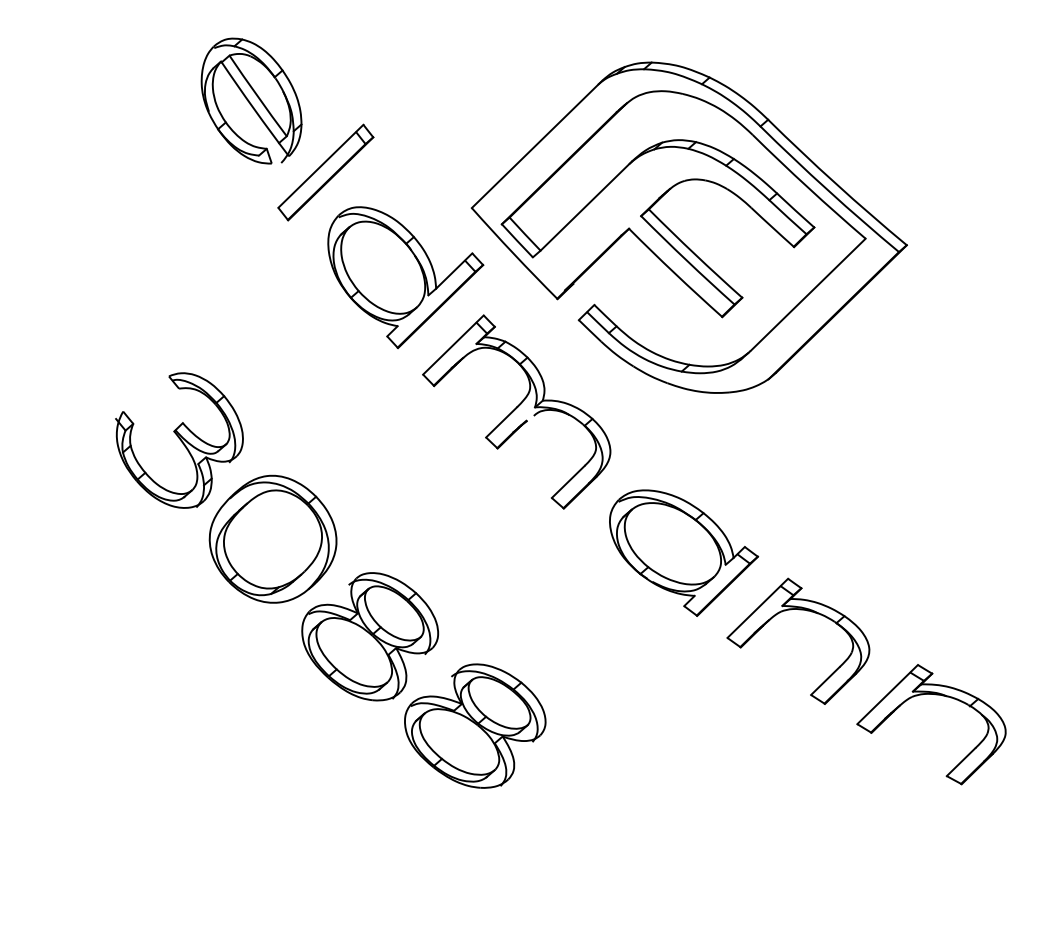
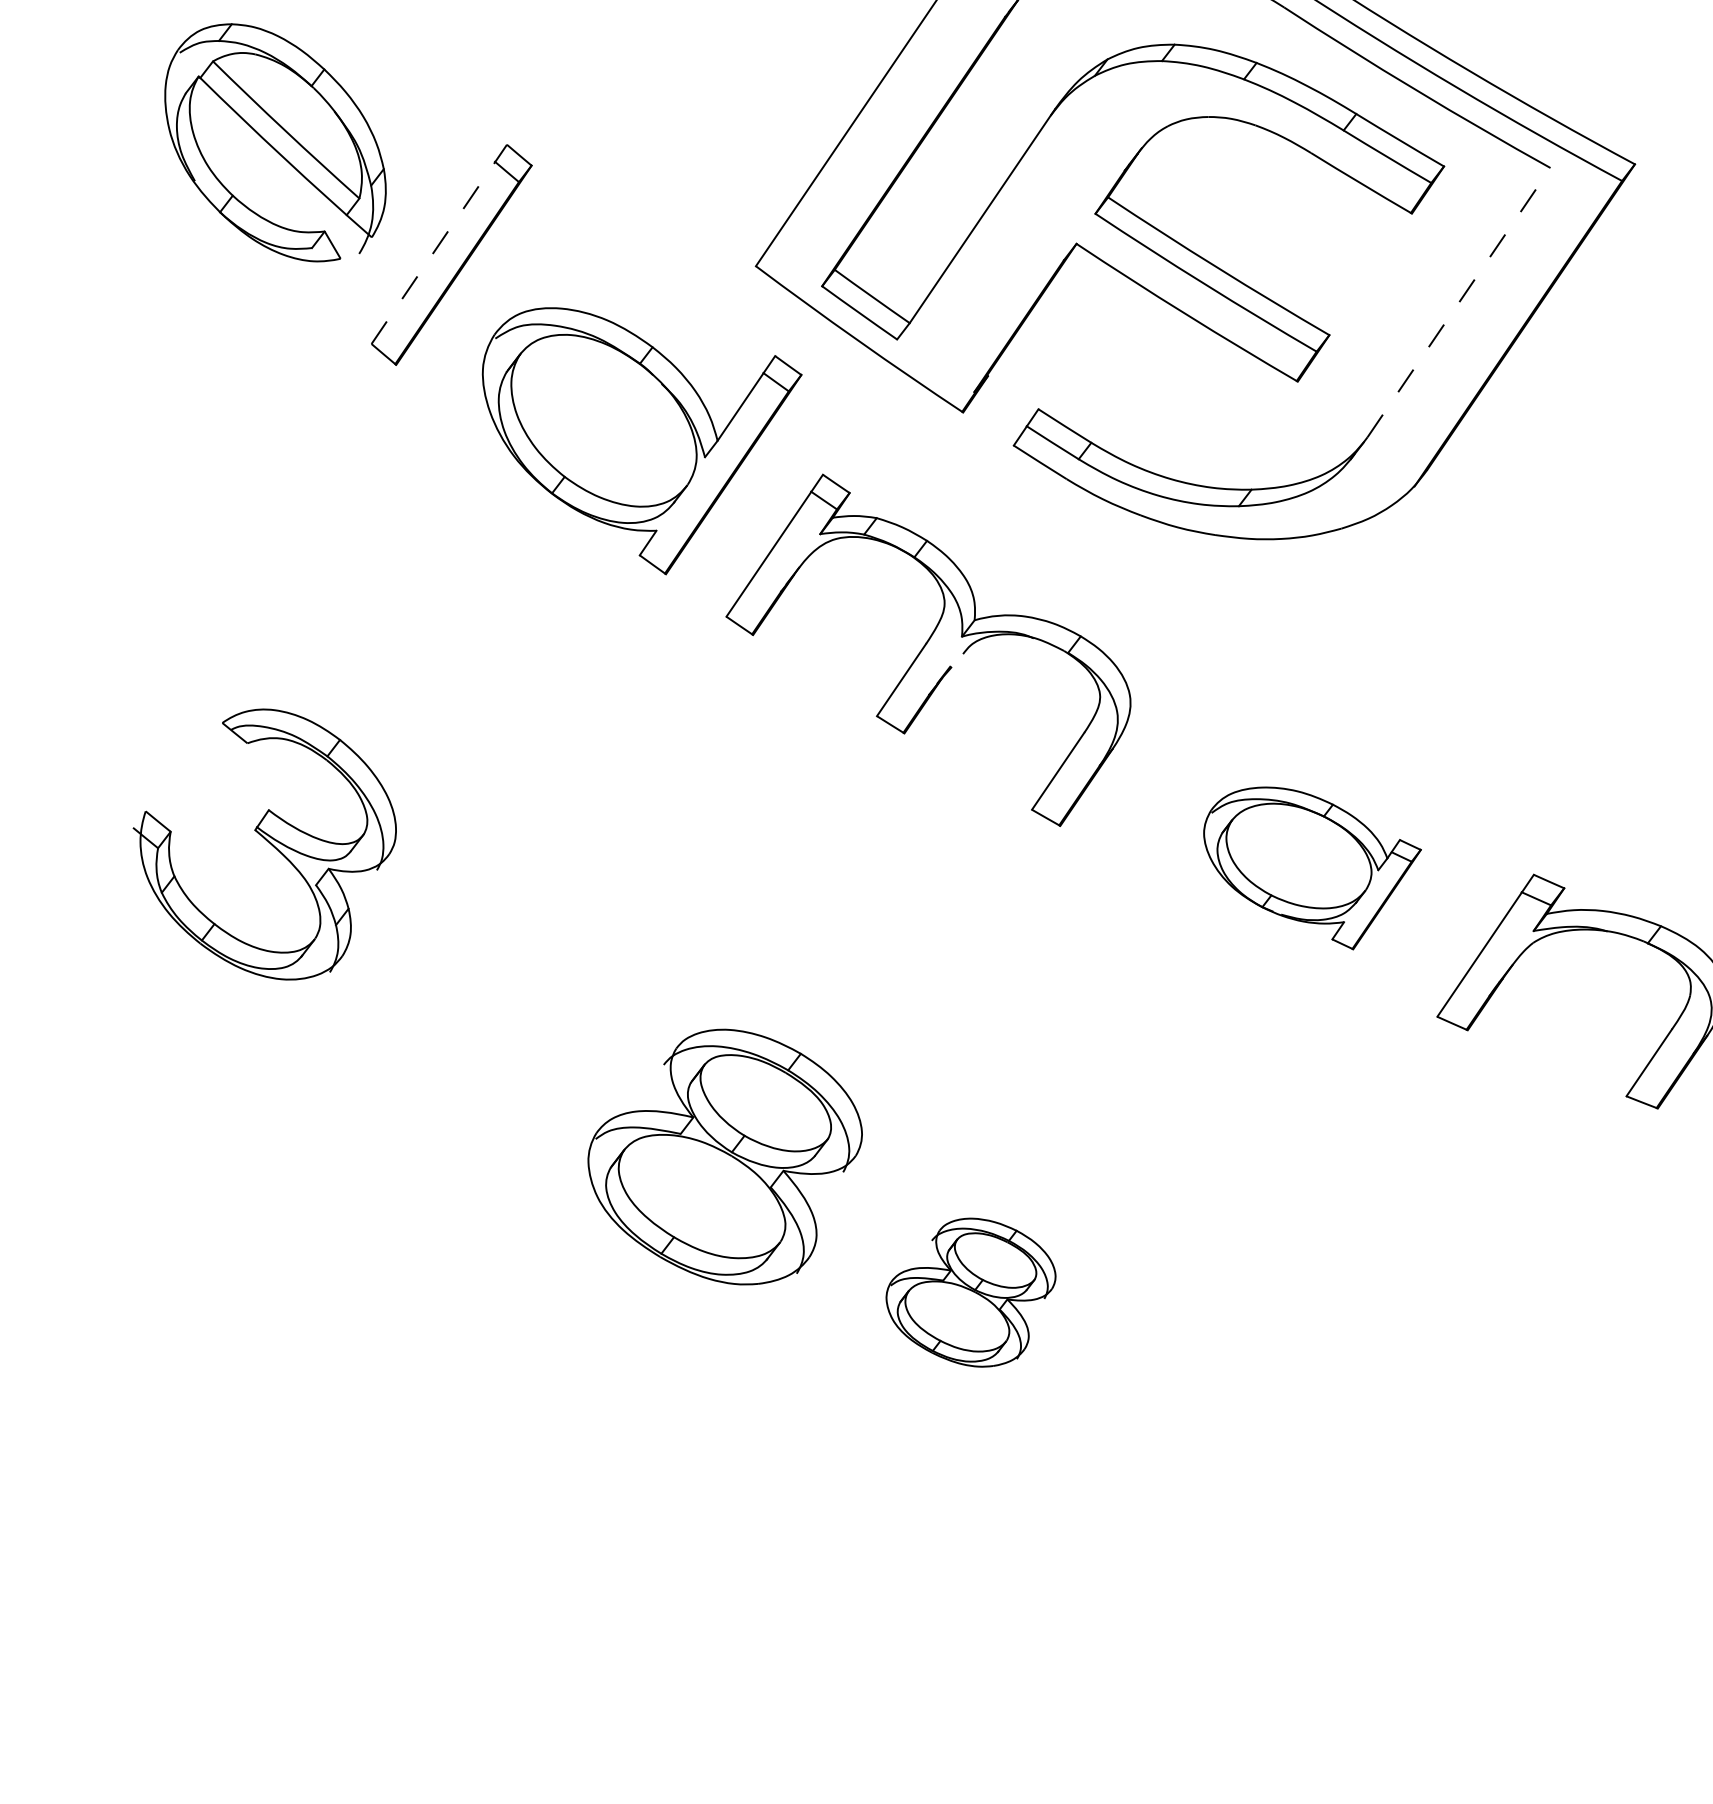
line: (321, 165) -> (440, 242), solid -> dashed
line: (808, 294) -> (1459, 301), solid -> dashed
part: (272, 538) -> (493, 1003), removed
part: (684, 552) -> (1317, 864), size x0.7
part: (475, 725) -> (972, 1292), size x0.6

